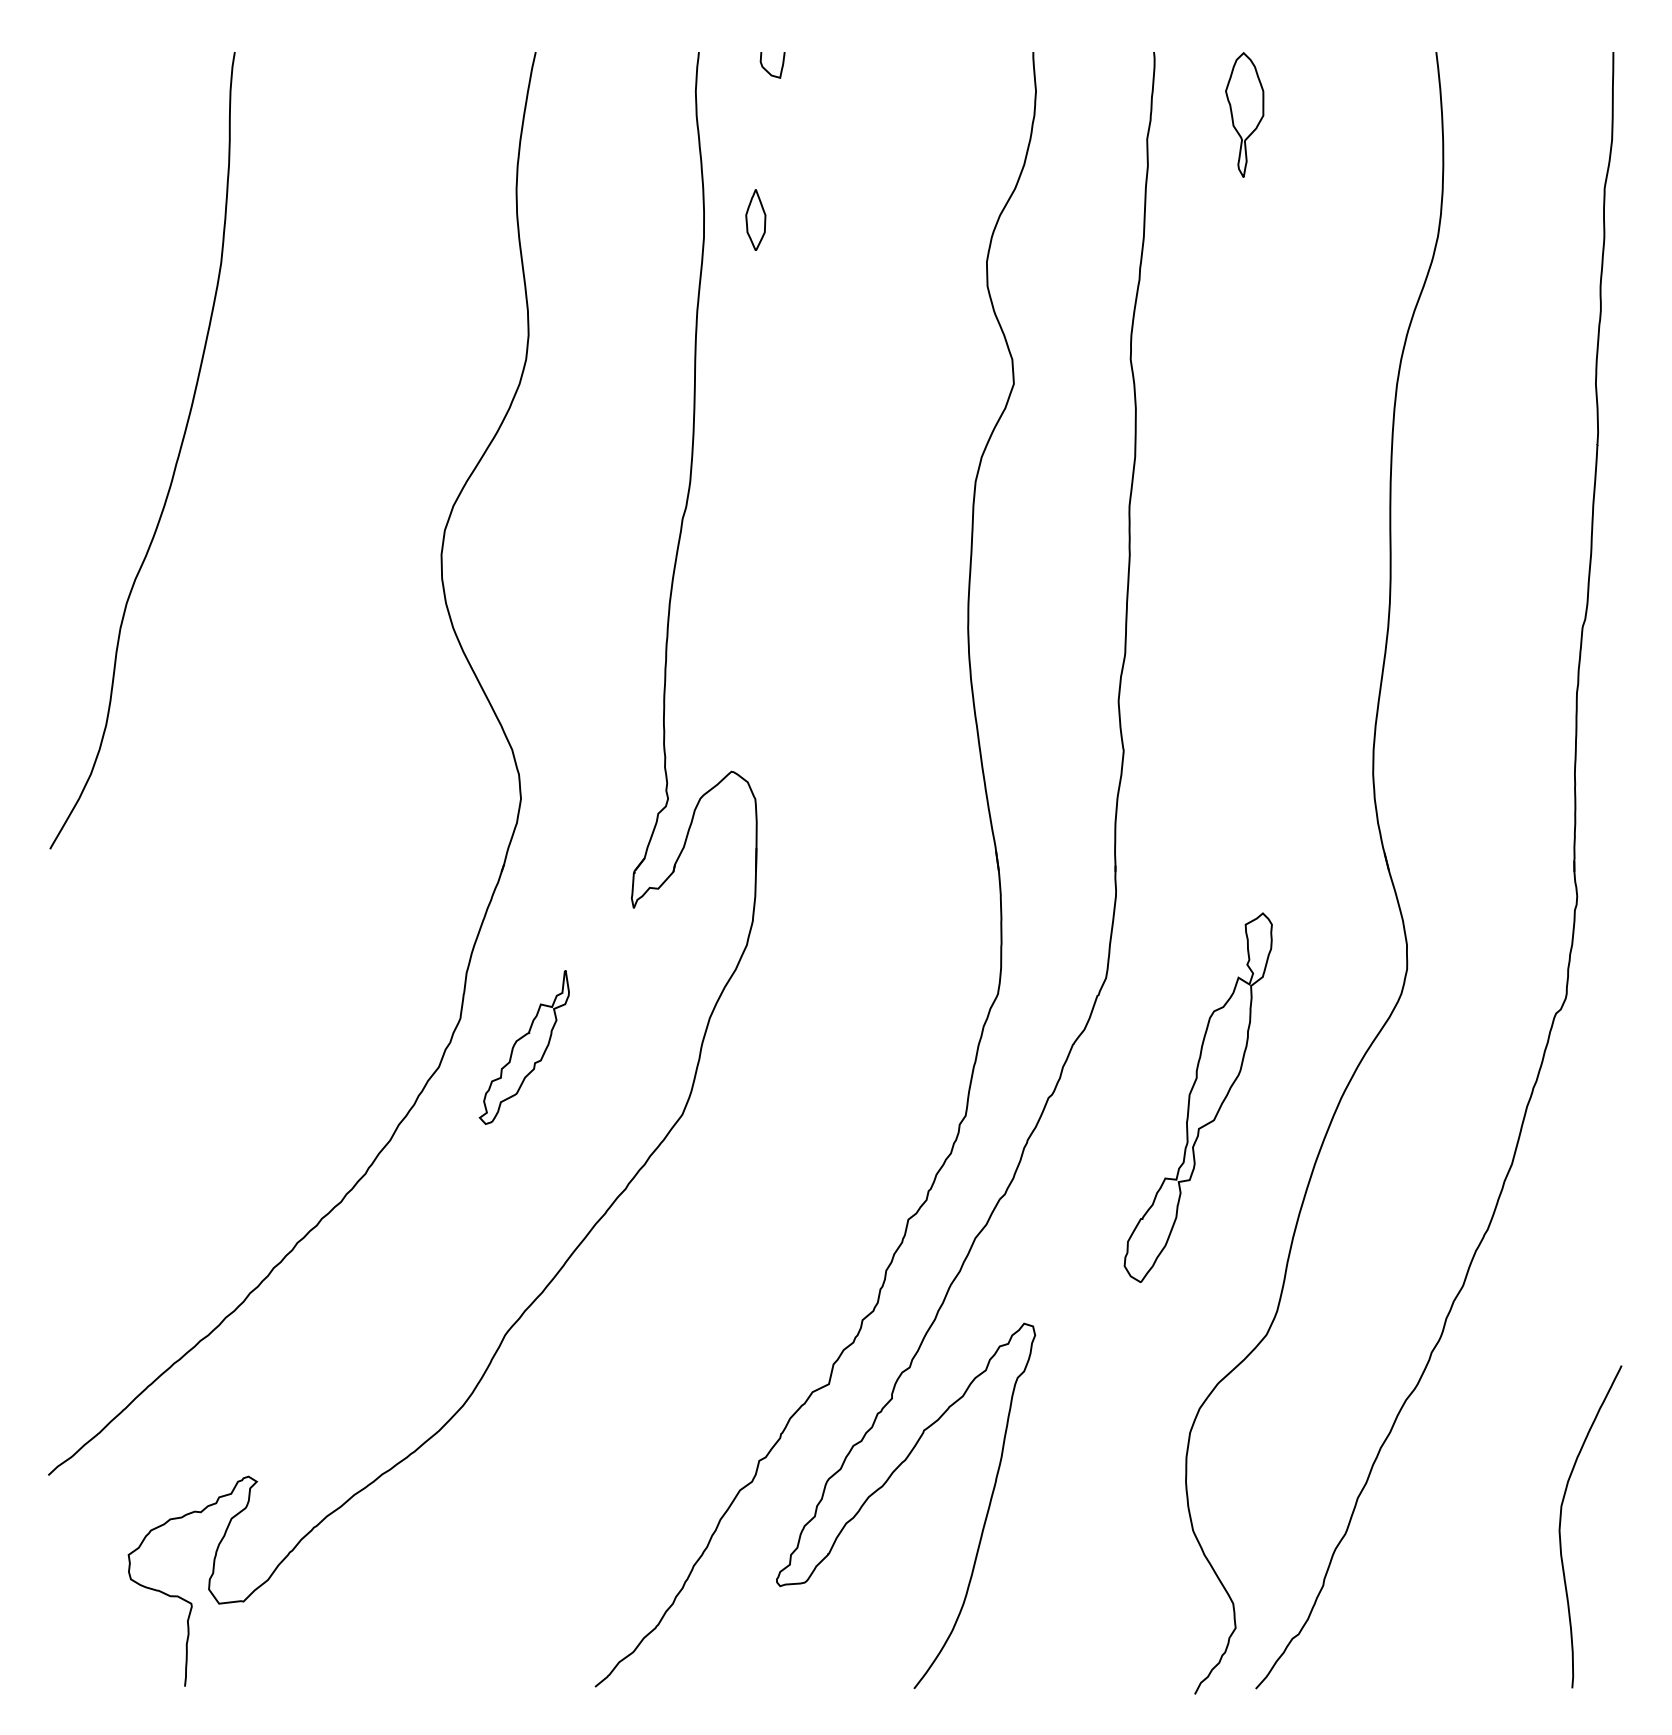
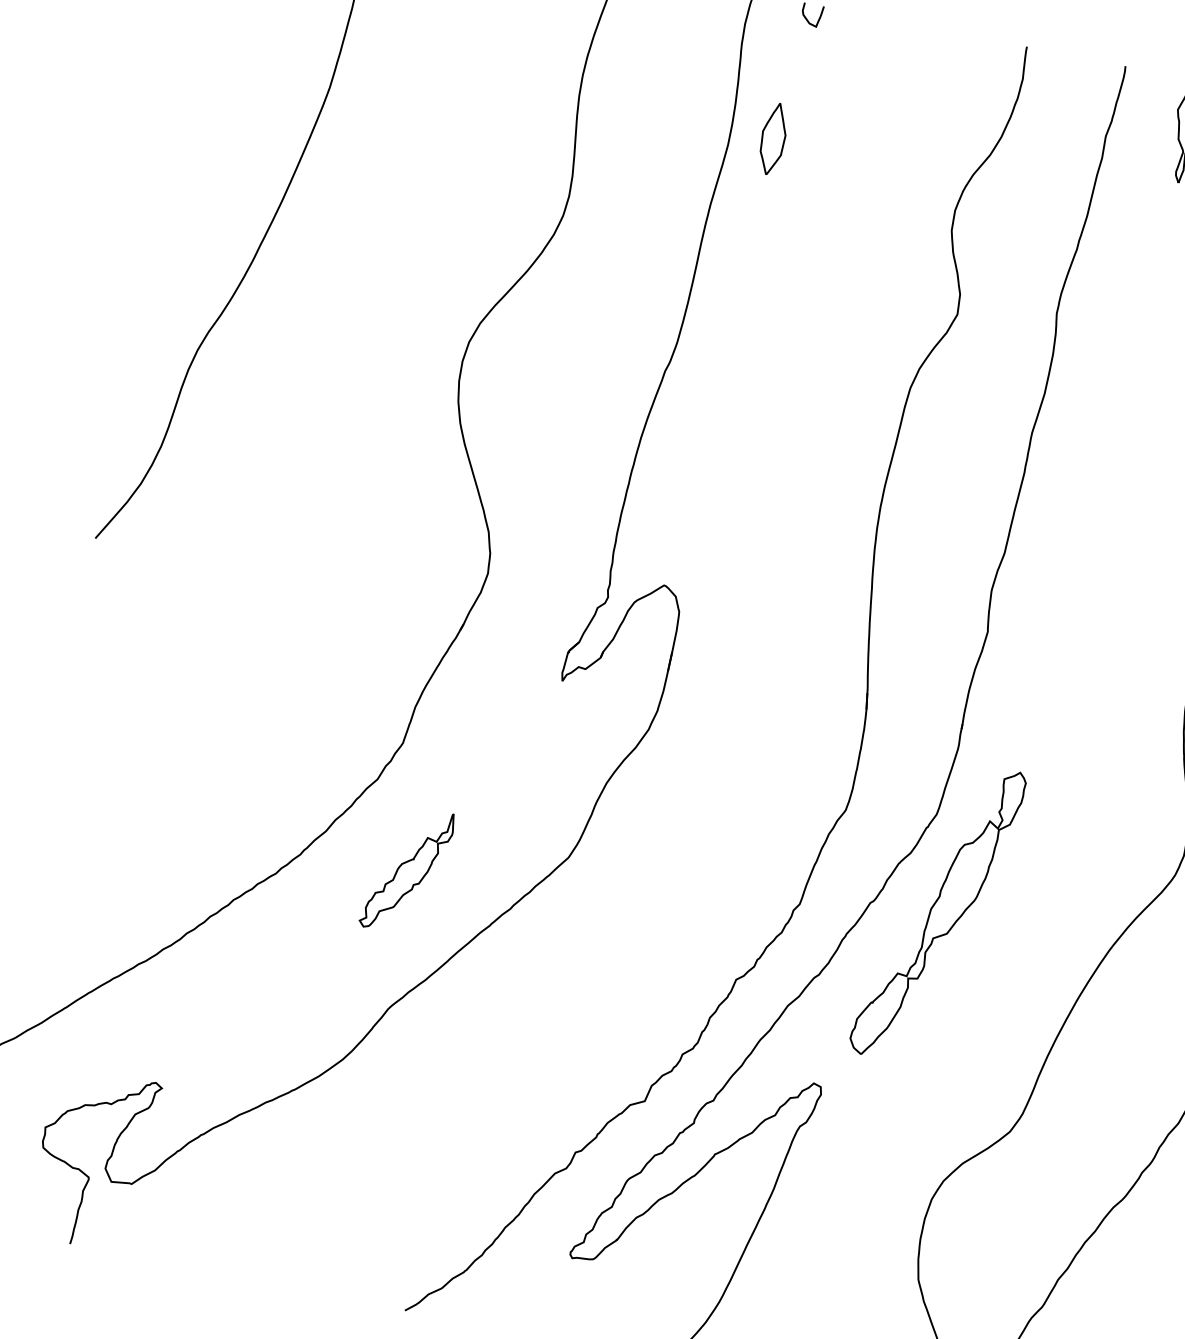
part: (755, 219) -> (773, 138), size x1.43
part: (523, 1047) -> (406, 870), moved
part: (1197, 1097) -> (937, 912), moved

